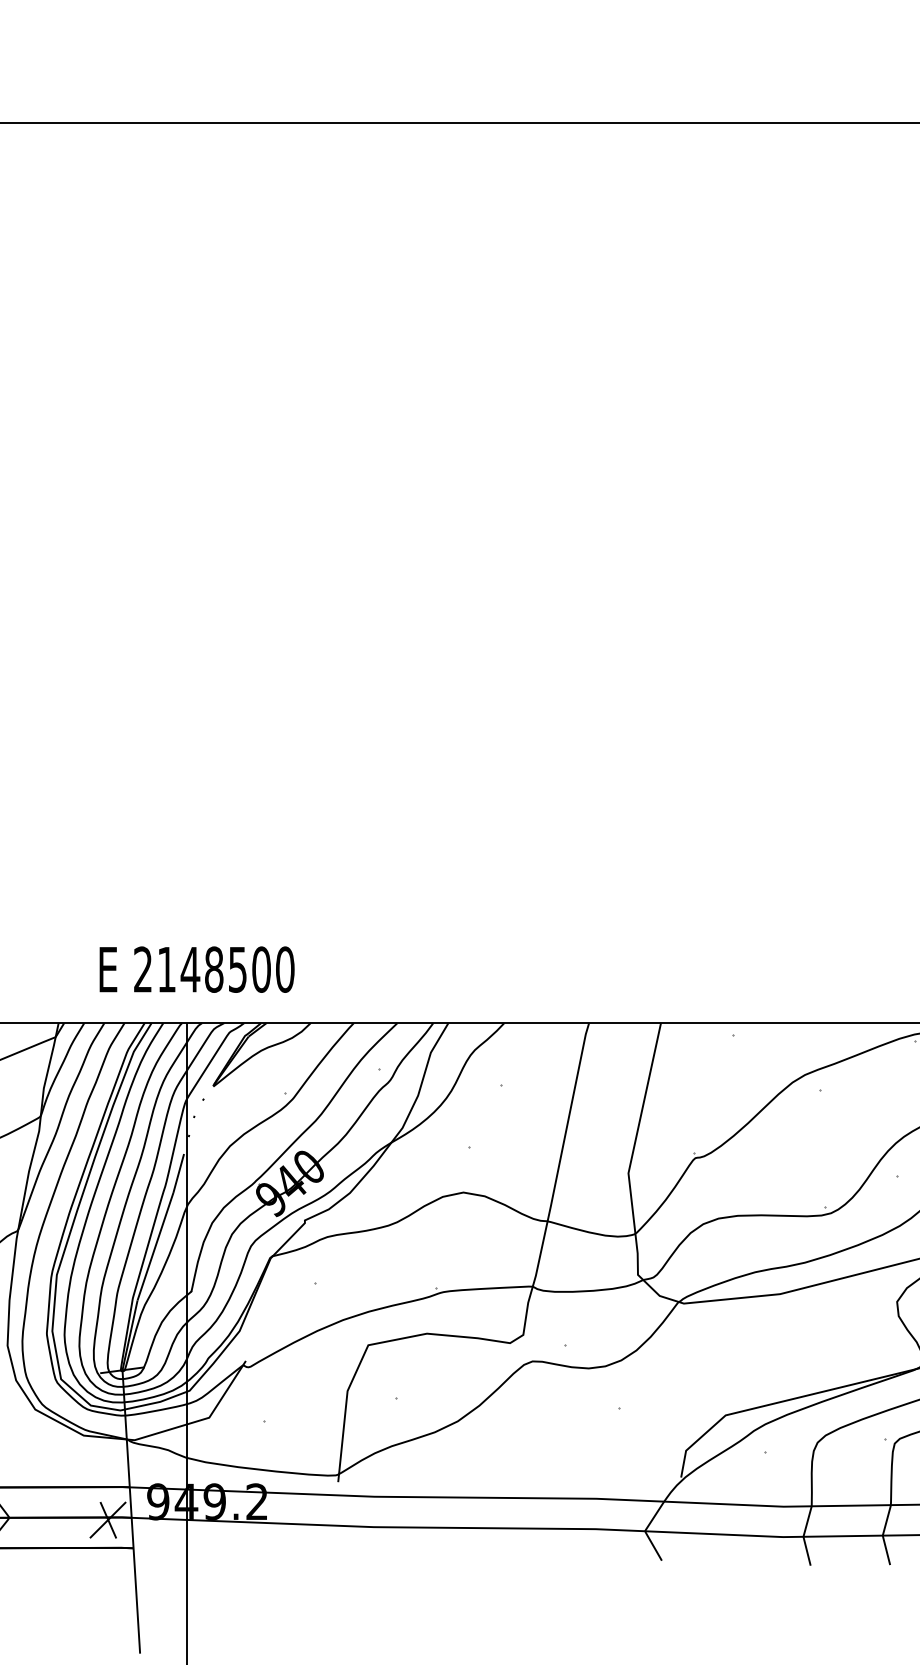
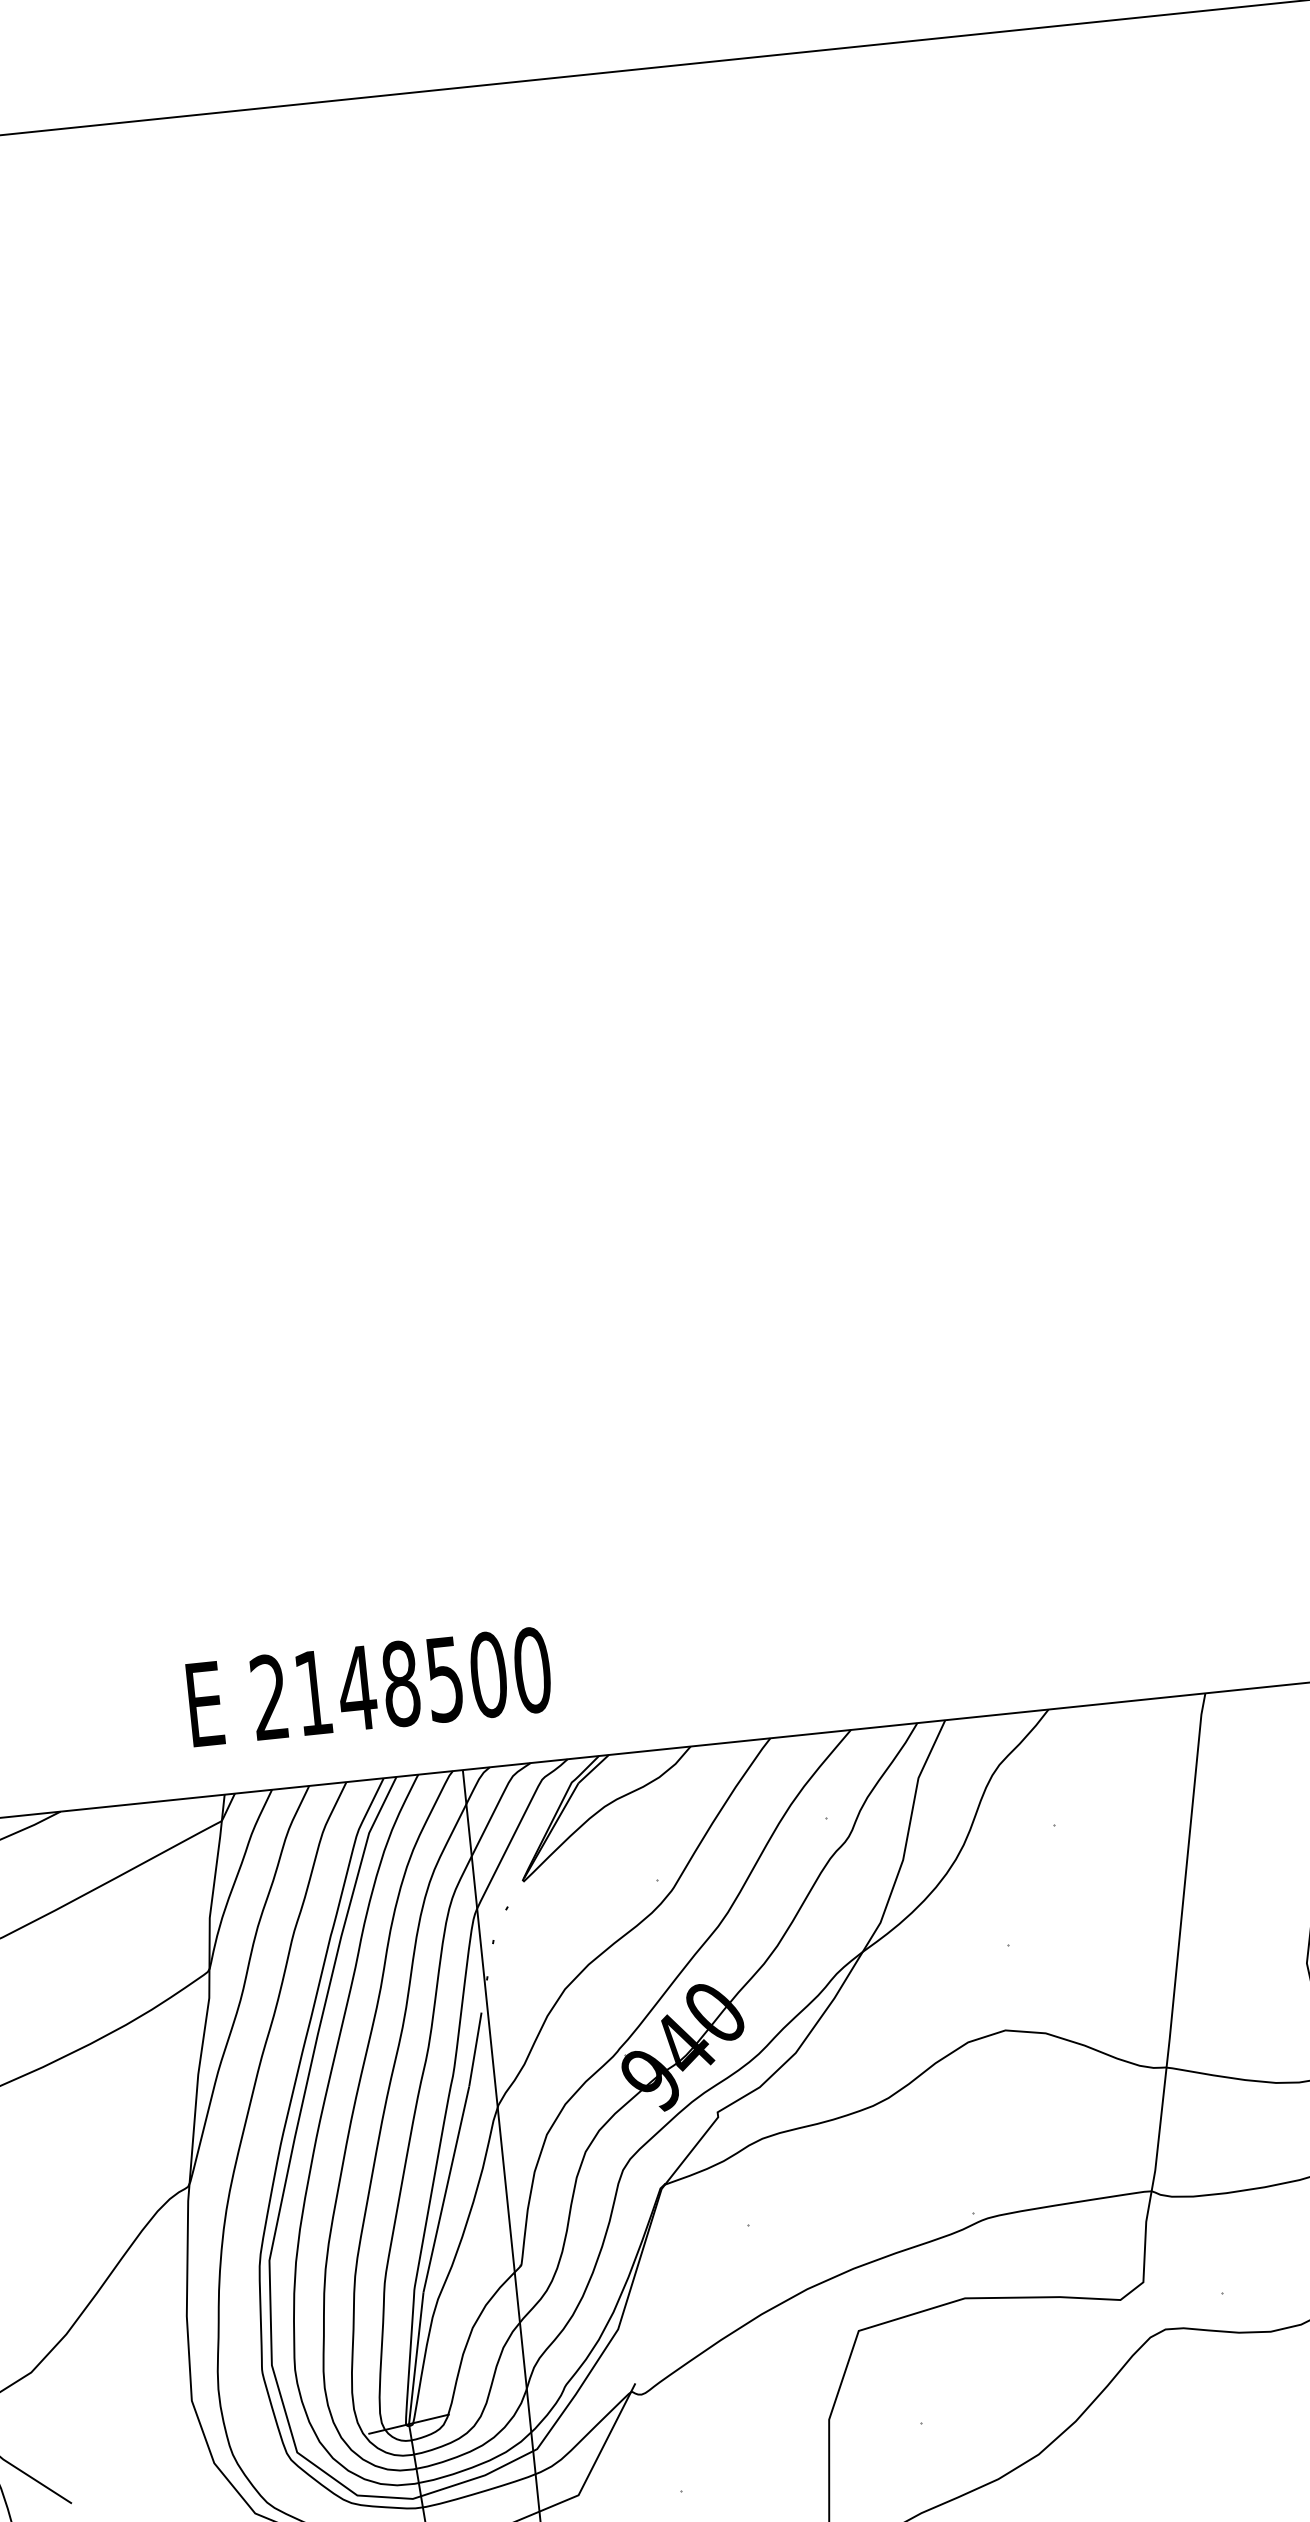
text: (196, 969) -> (368, 1686), moved

